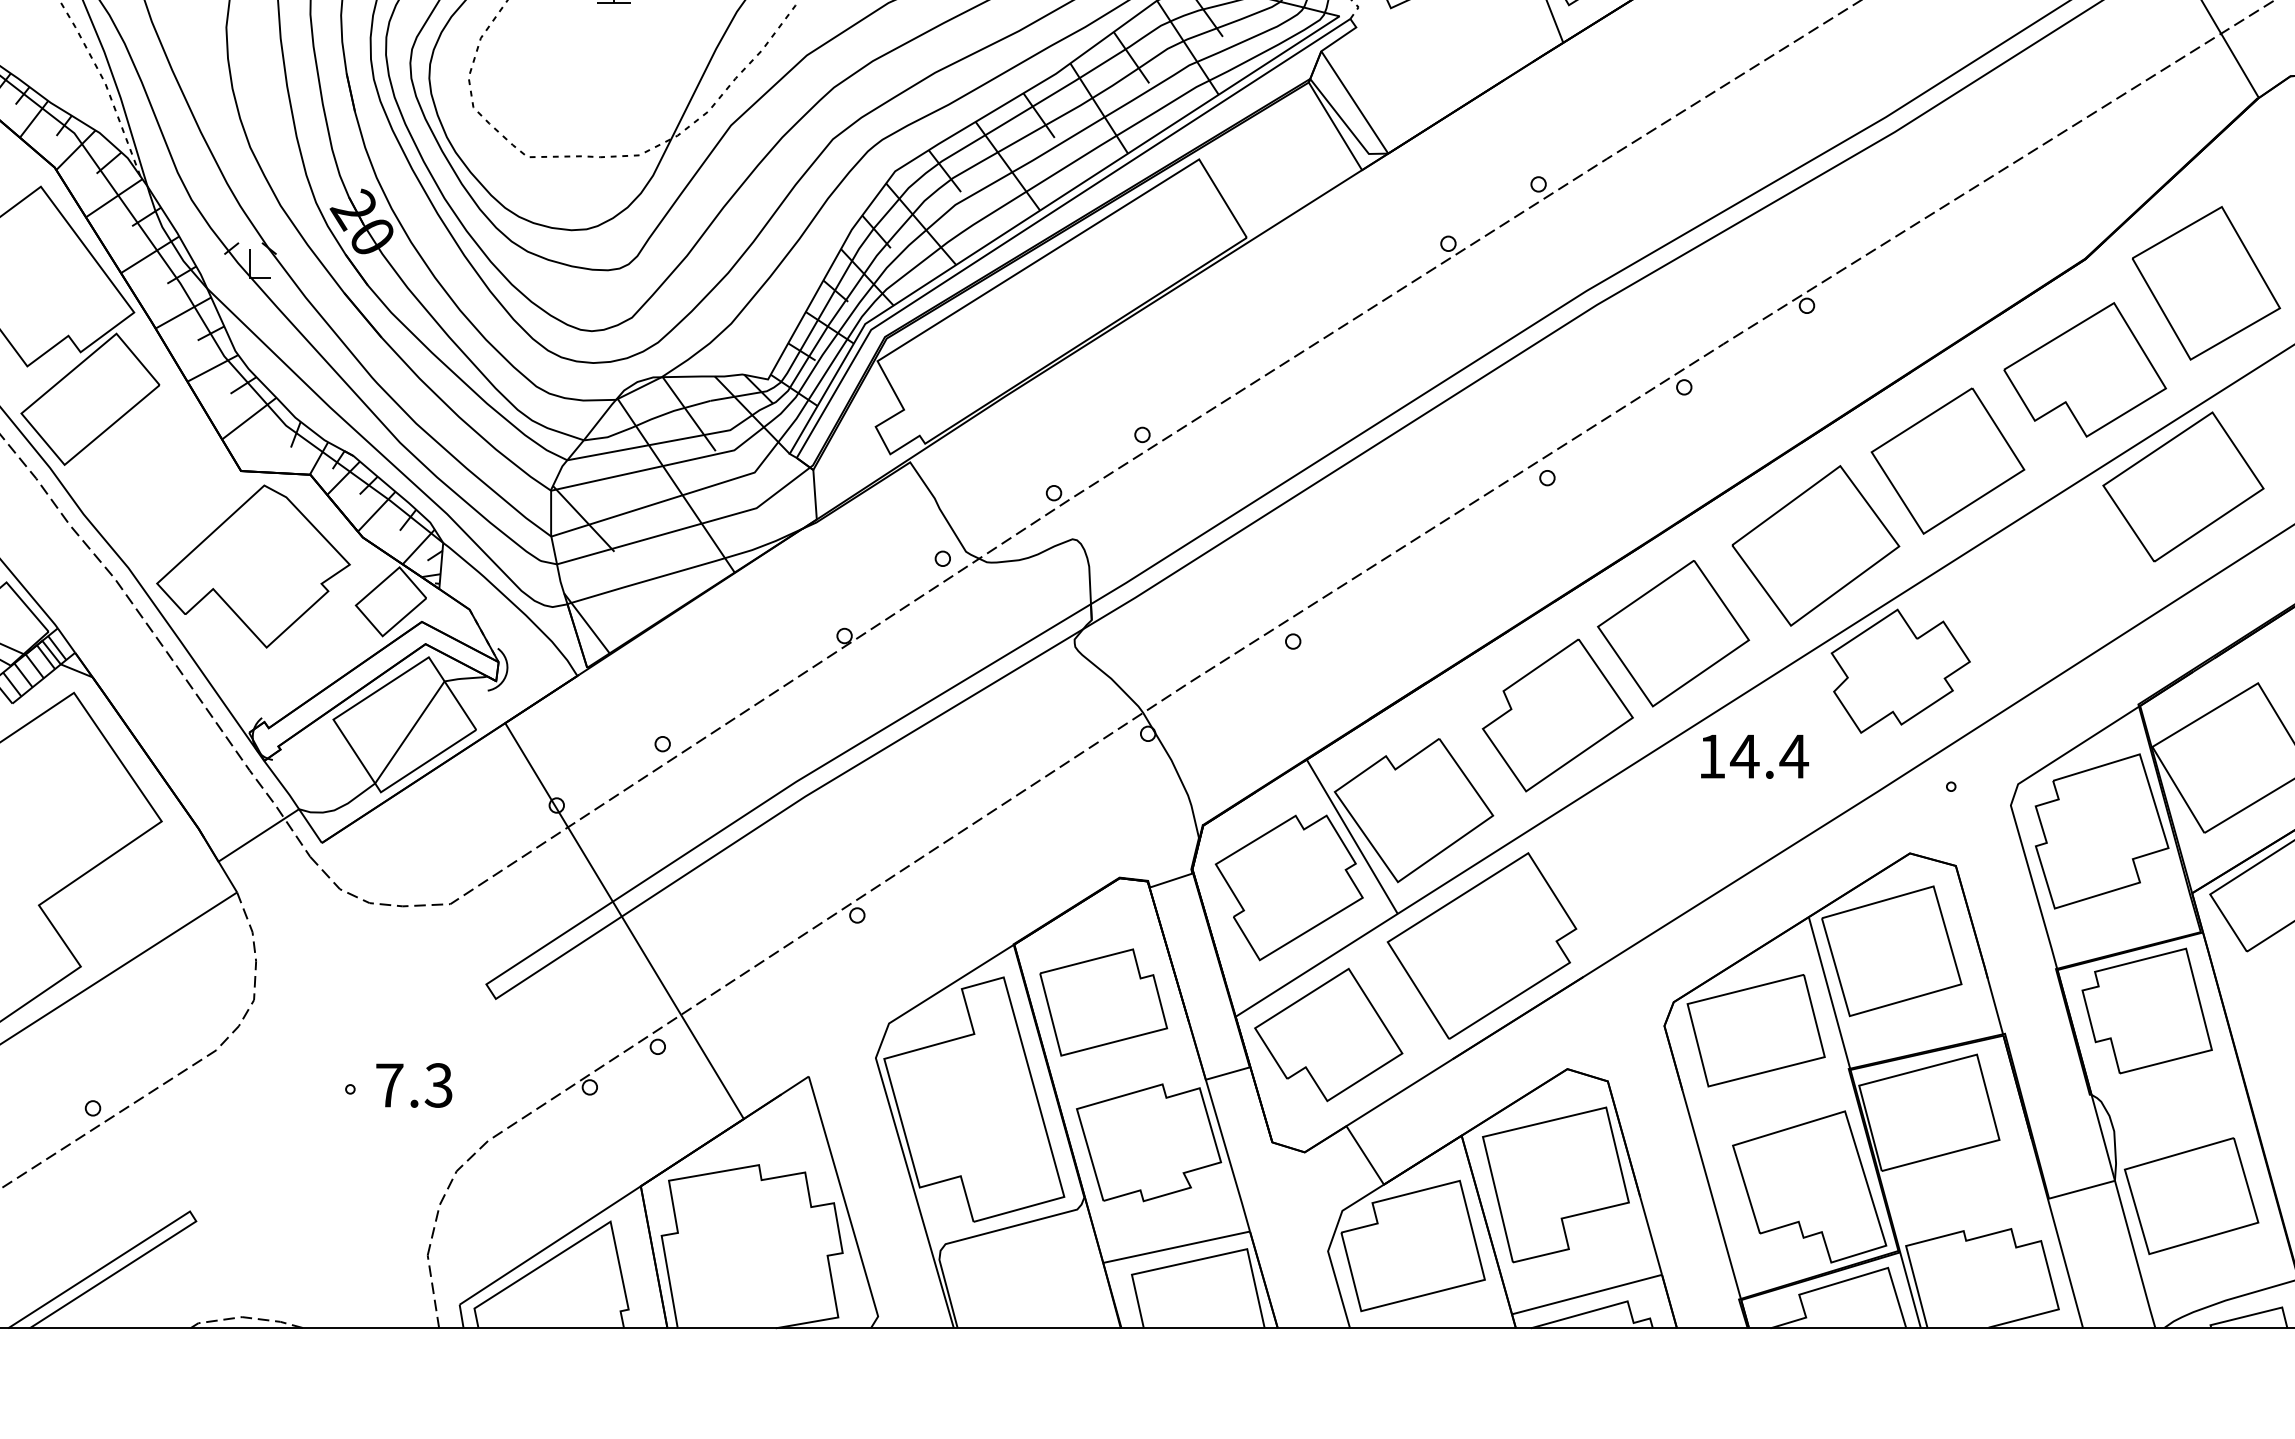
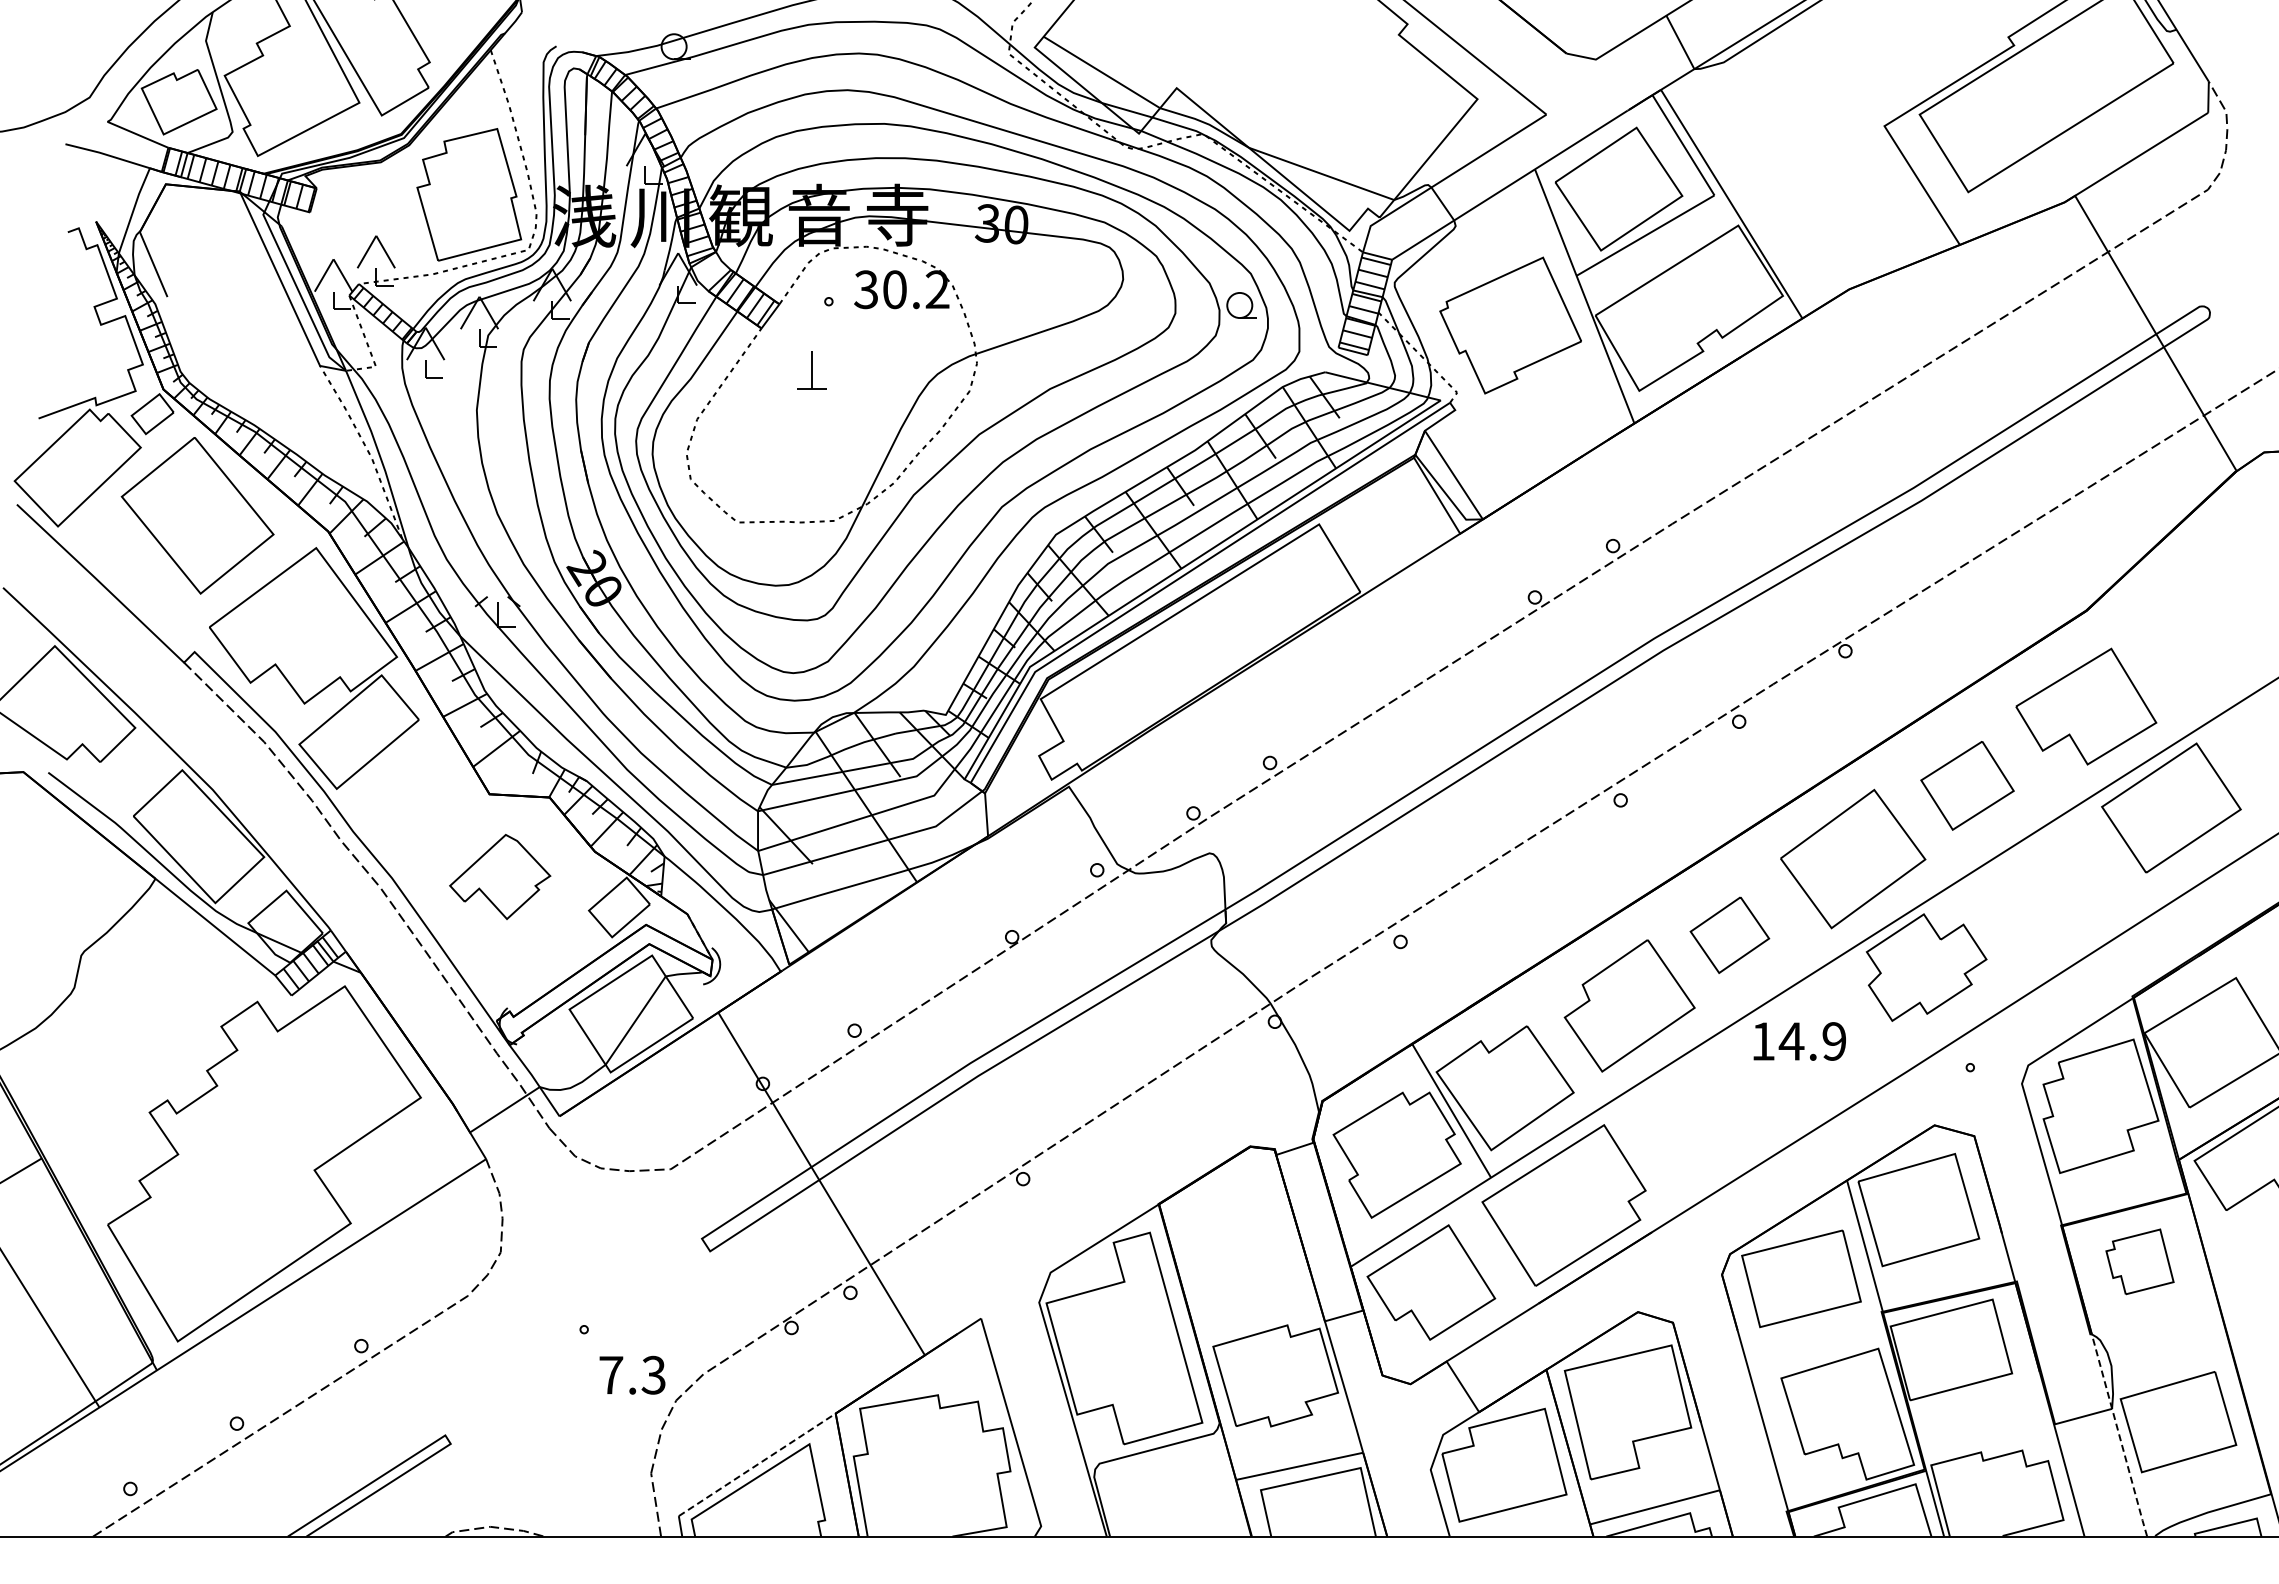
part: (2206, 283) -> (2191, 631), removed
part: (1947, 460) -> (1967, 785), size x0.7
part: (252, 566) -> (499, 876), size x0.6
part: (1673, 634) -> (1729, 935), size x0.6
text: (1794, 756) -> (1834, 1041), 14.4 -> 14.9
part: (1103, 1002) -> (1236, 1254), removed
part: (2146, 1010) -> (2139, 1261), size x0.6
text: (414, 1084) -> (632, 1374), moved
line: (2123, 1211) -> (2119, 1435), solid -> dashed
line: (550, 1245) -> (757, 1464), solid -> dashed

